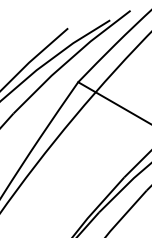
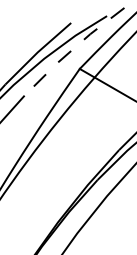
line: (69, 59) -> (72, 49), solid -> dashed

